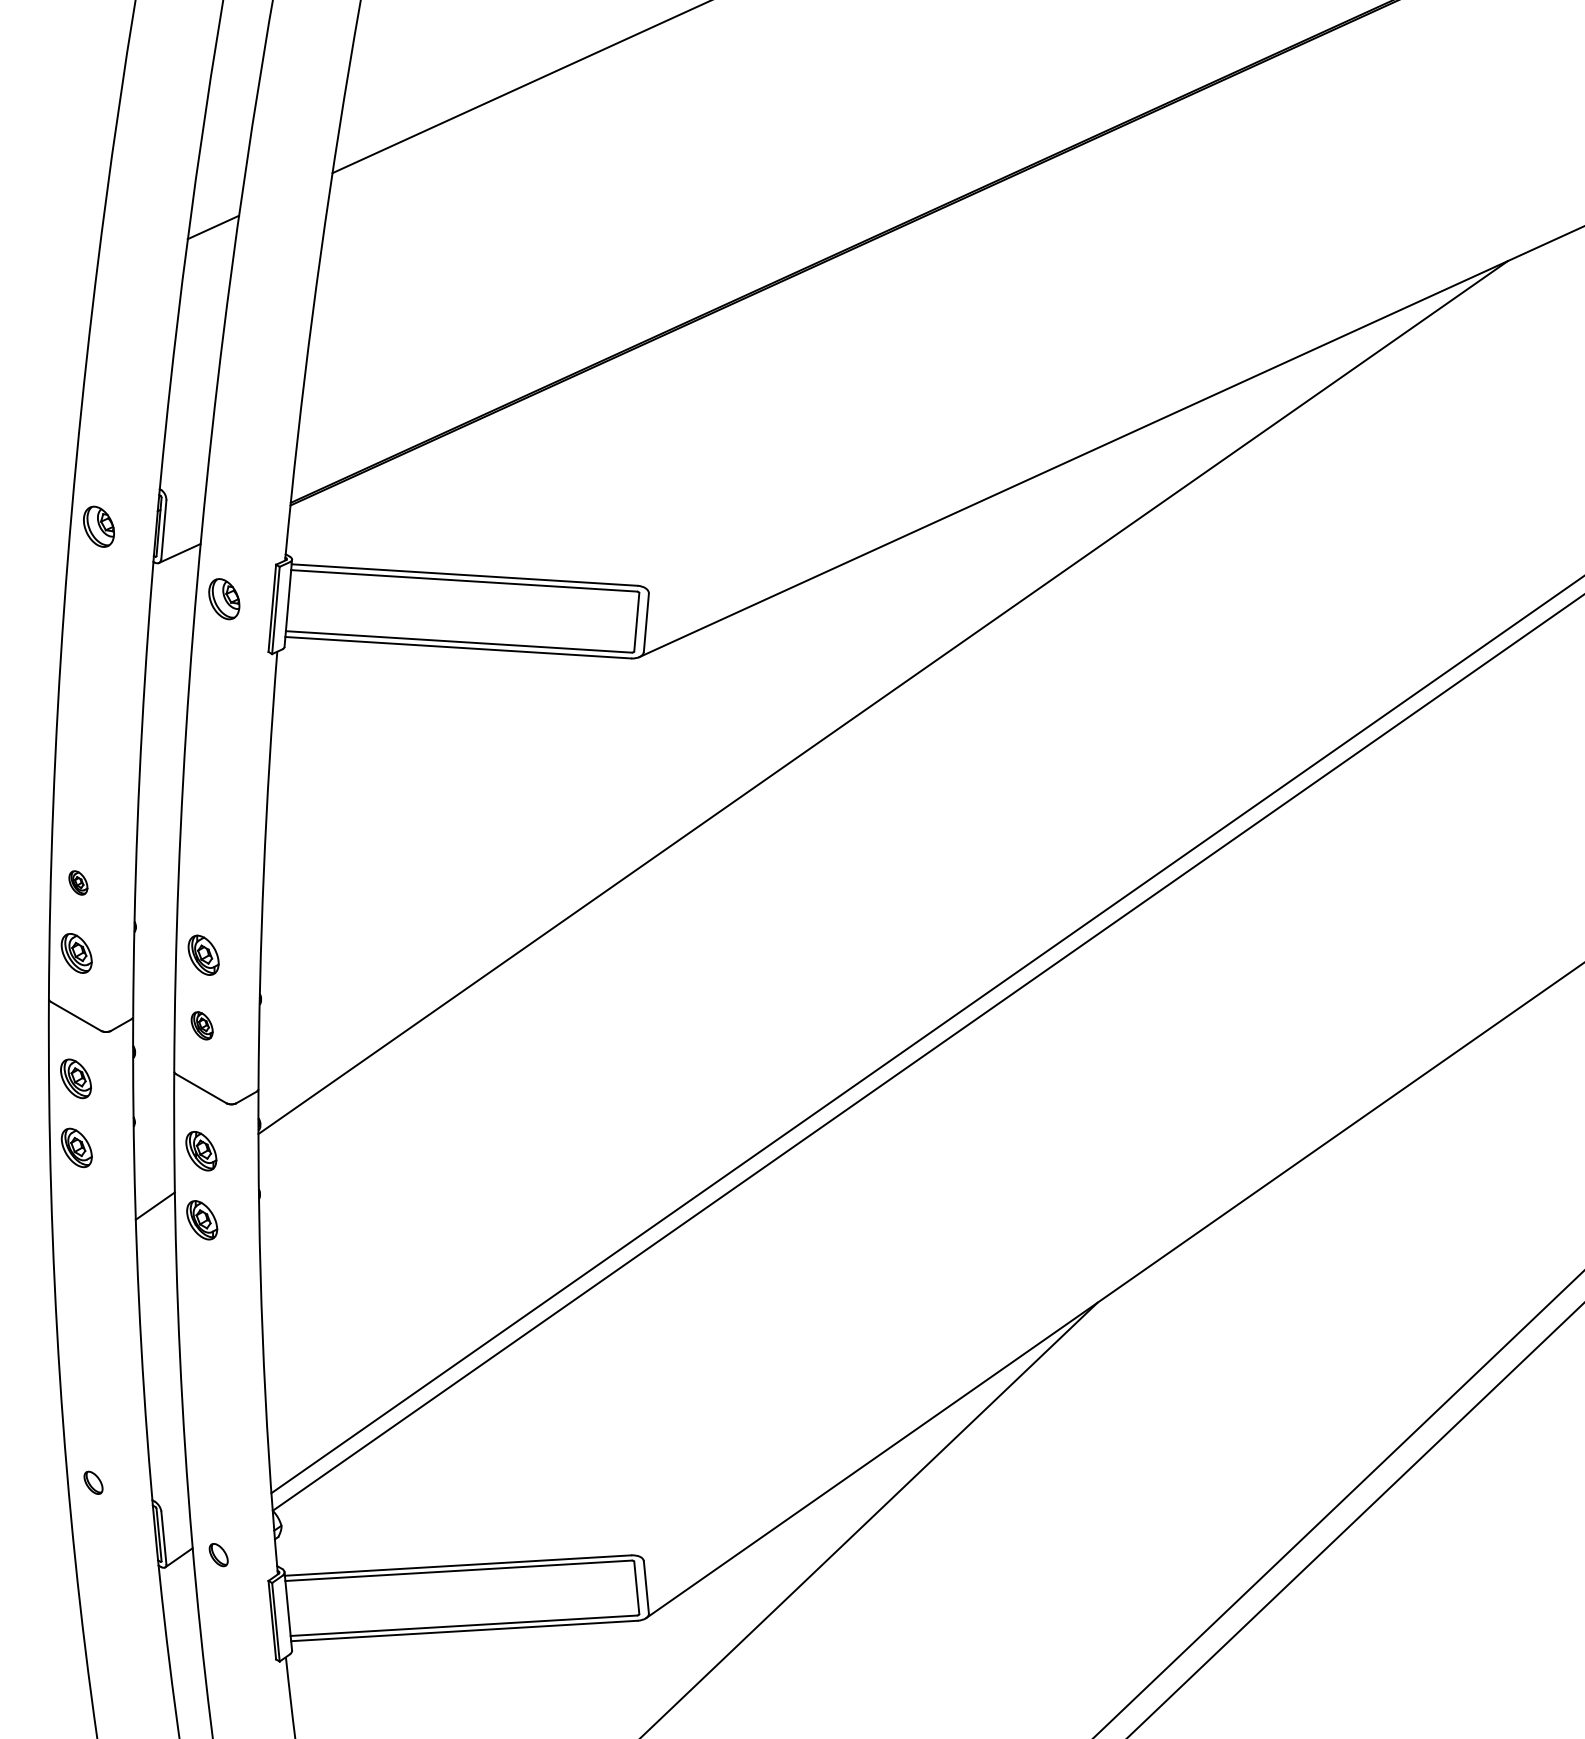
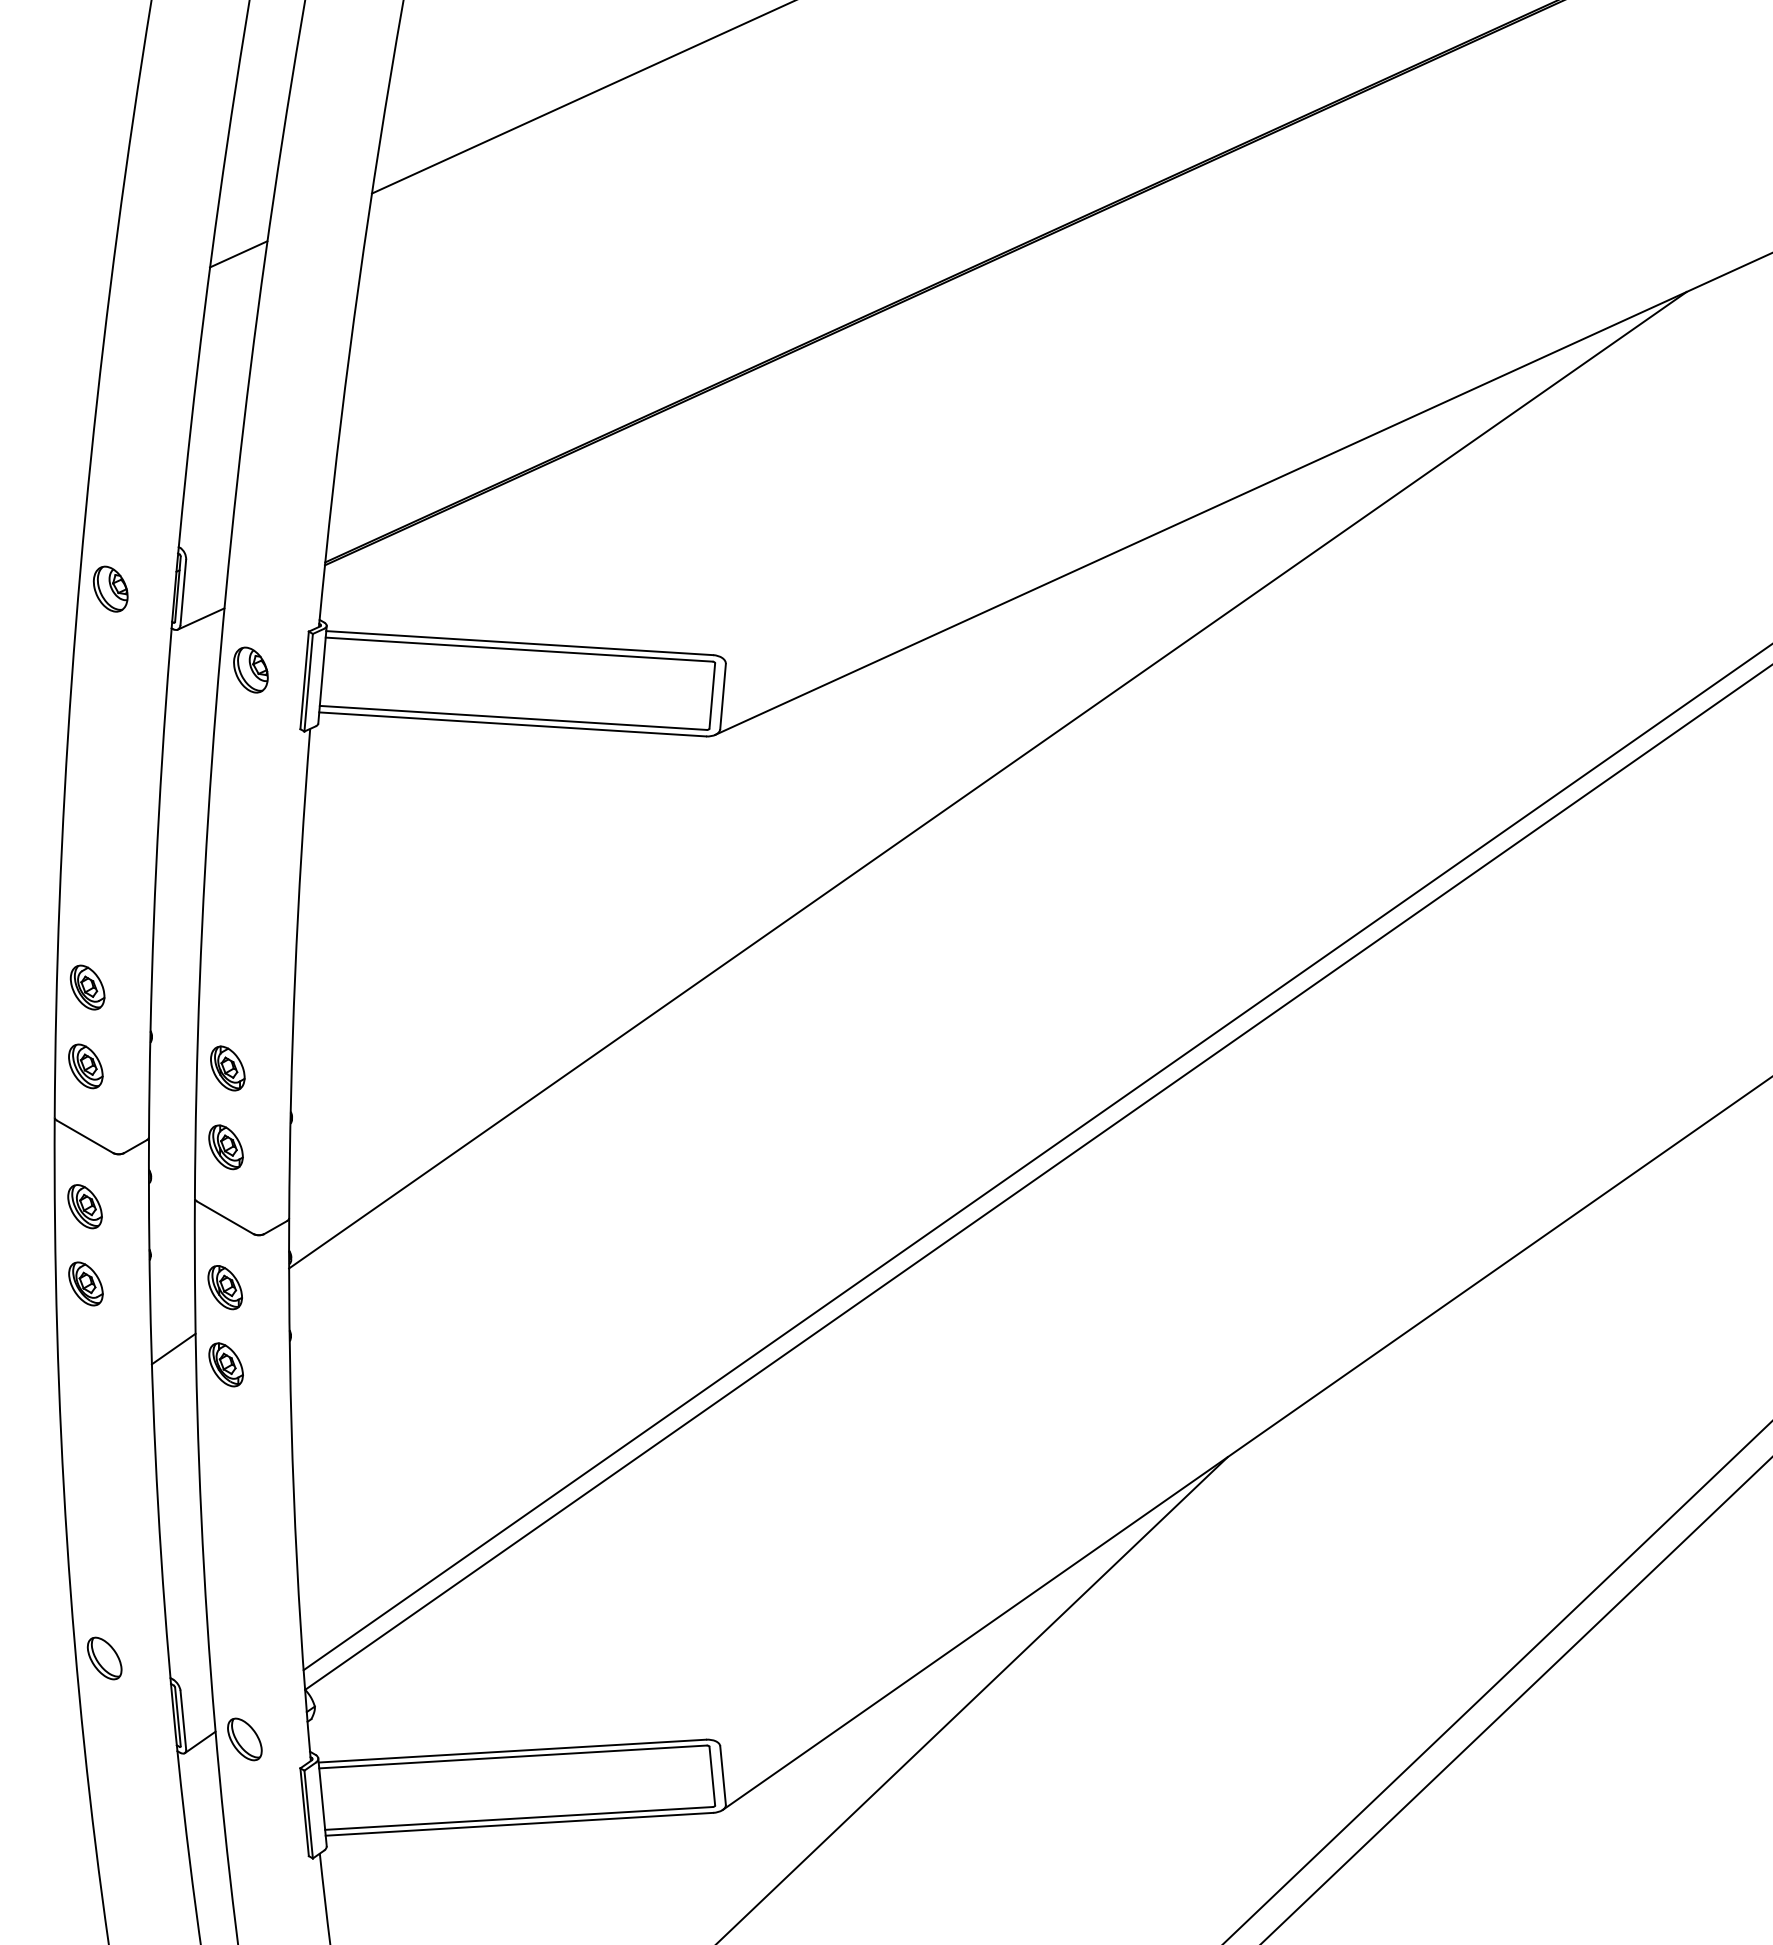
part: (78, 882) -> (87, 987), size x1.67
part: (202, 1025) -> (226, 1147), size x1.43
part: (93, 1482) -> (104, 1658), size x1.67
part: (218, 1554) -> (244, 1738), size x1.67

